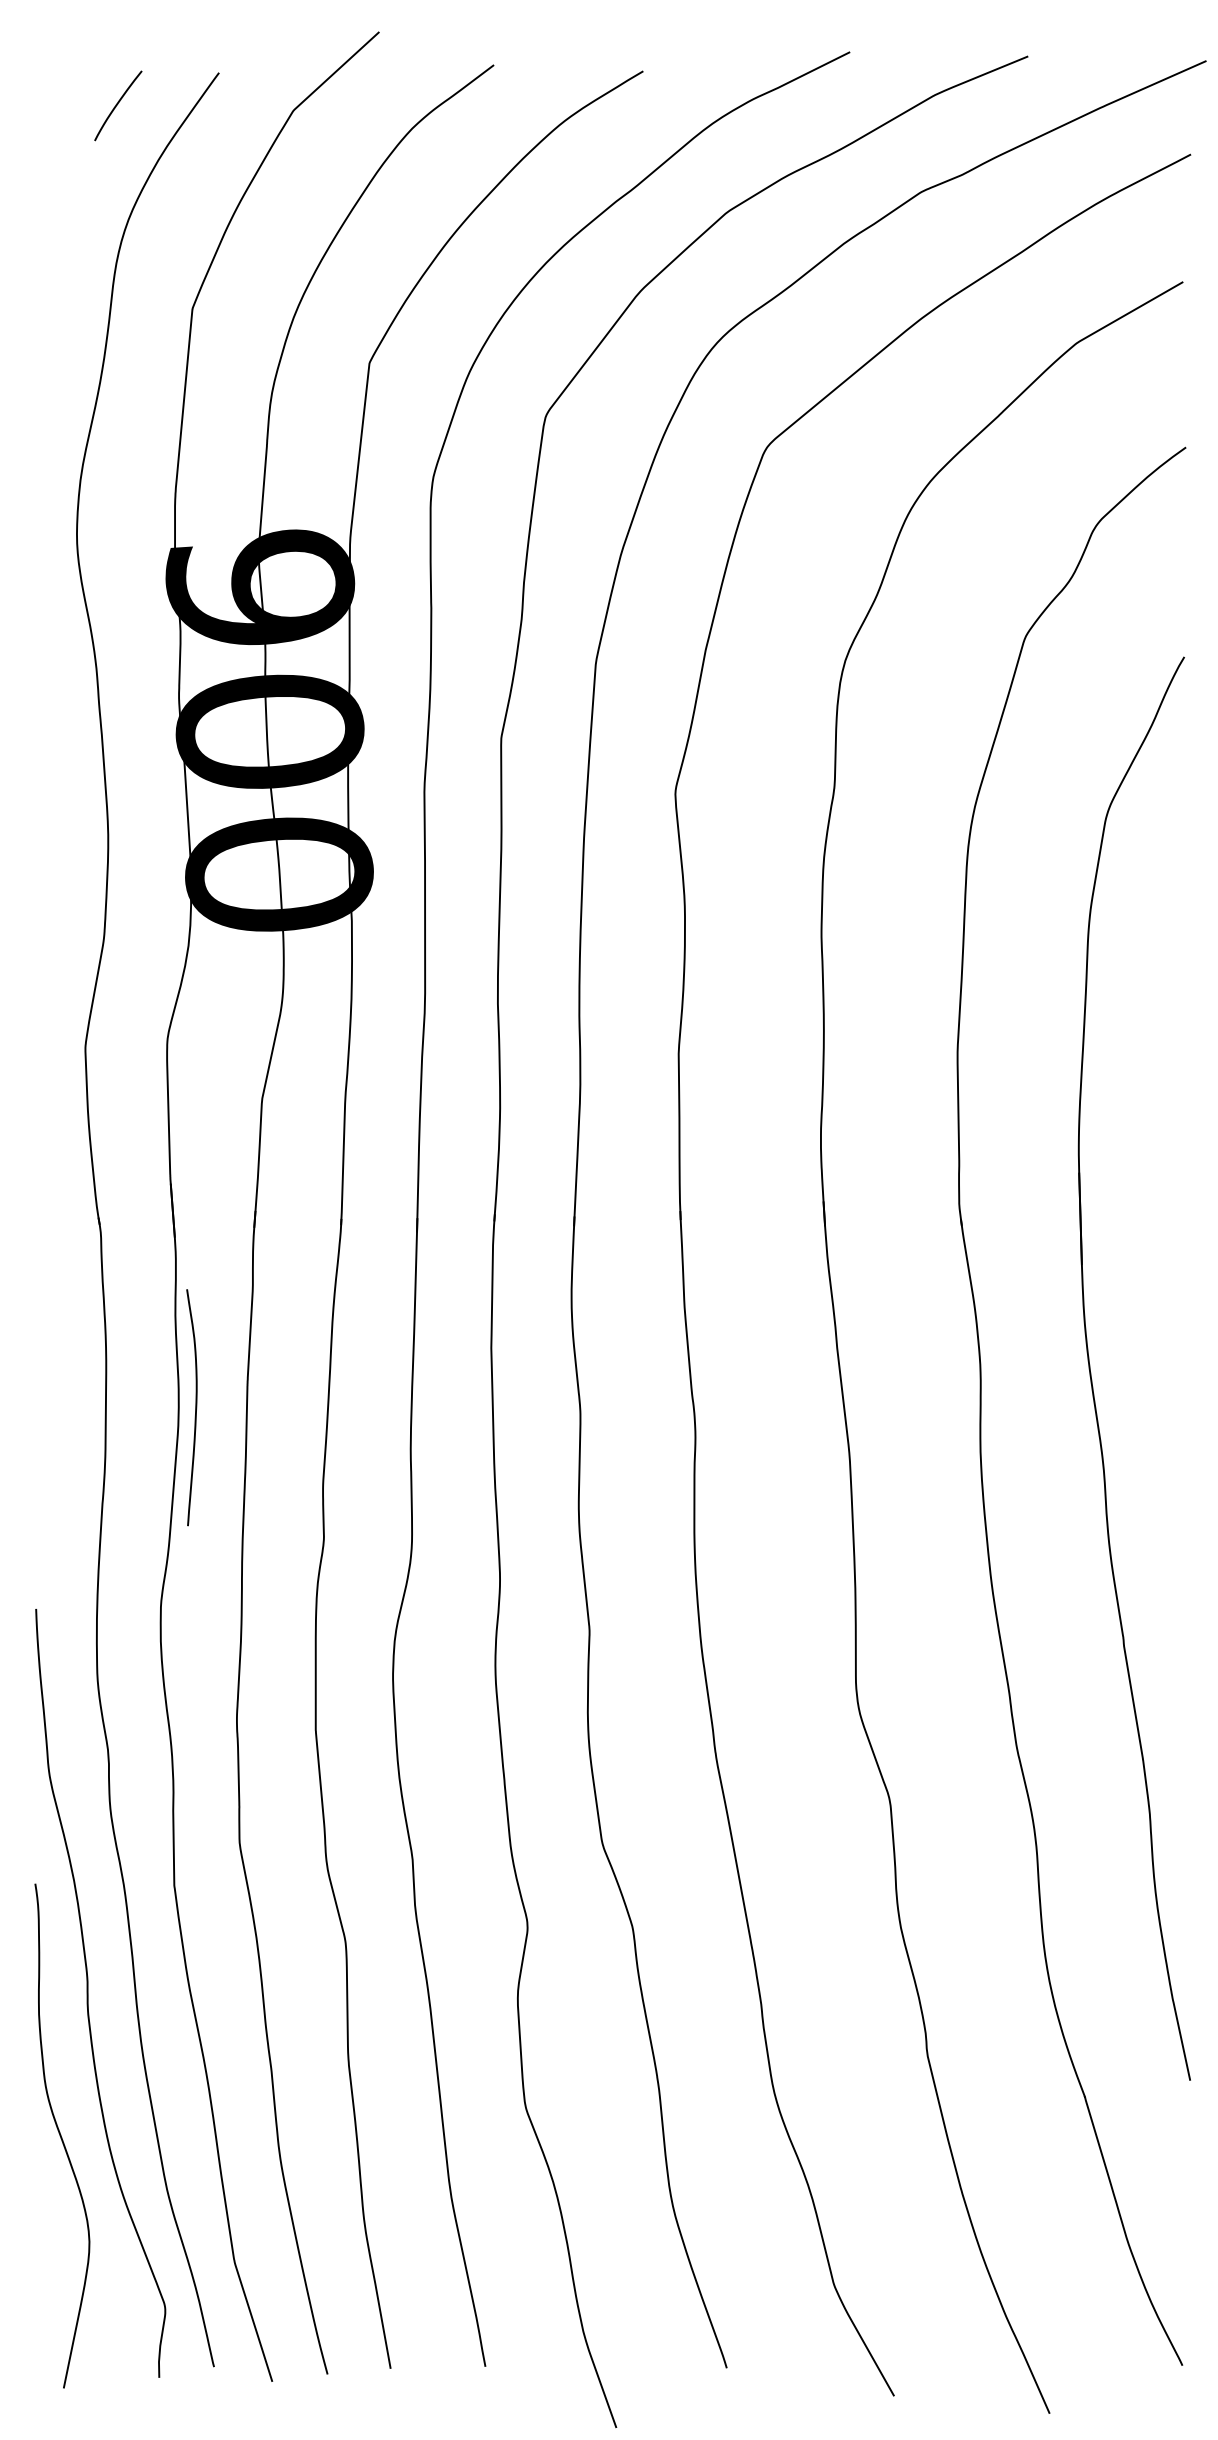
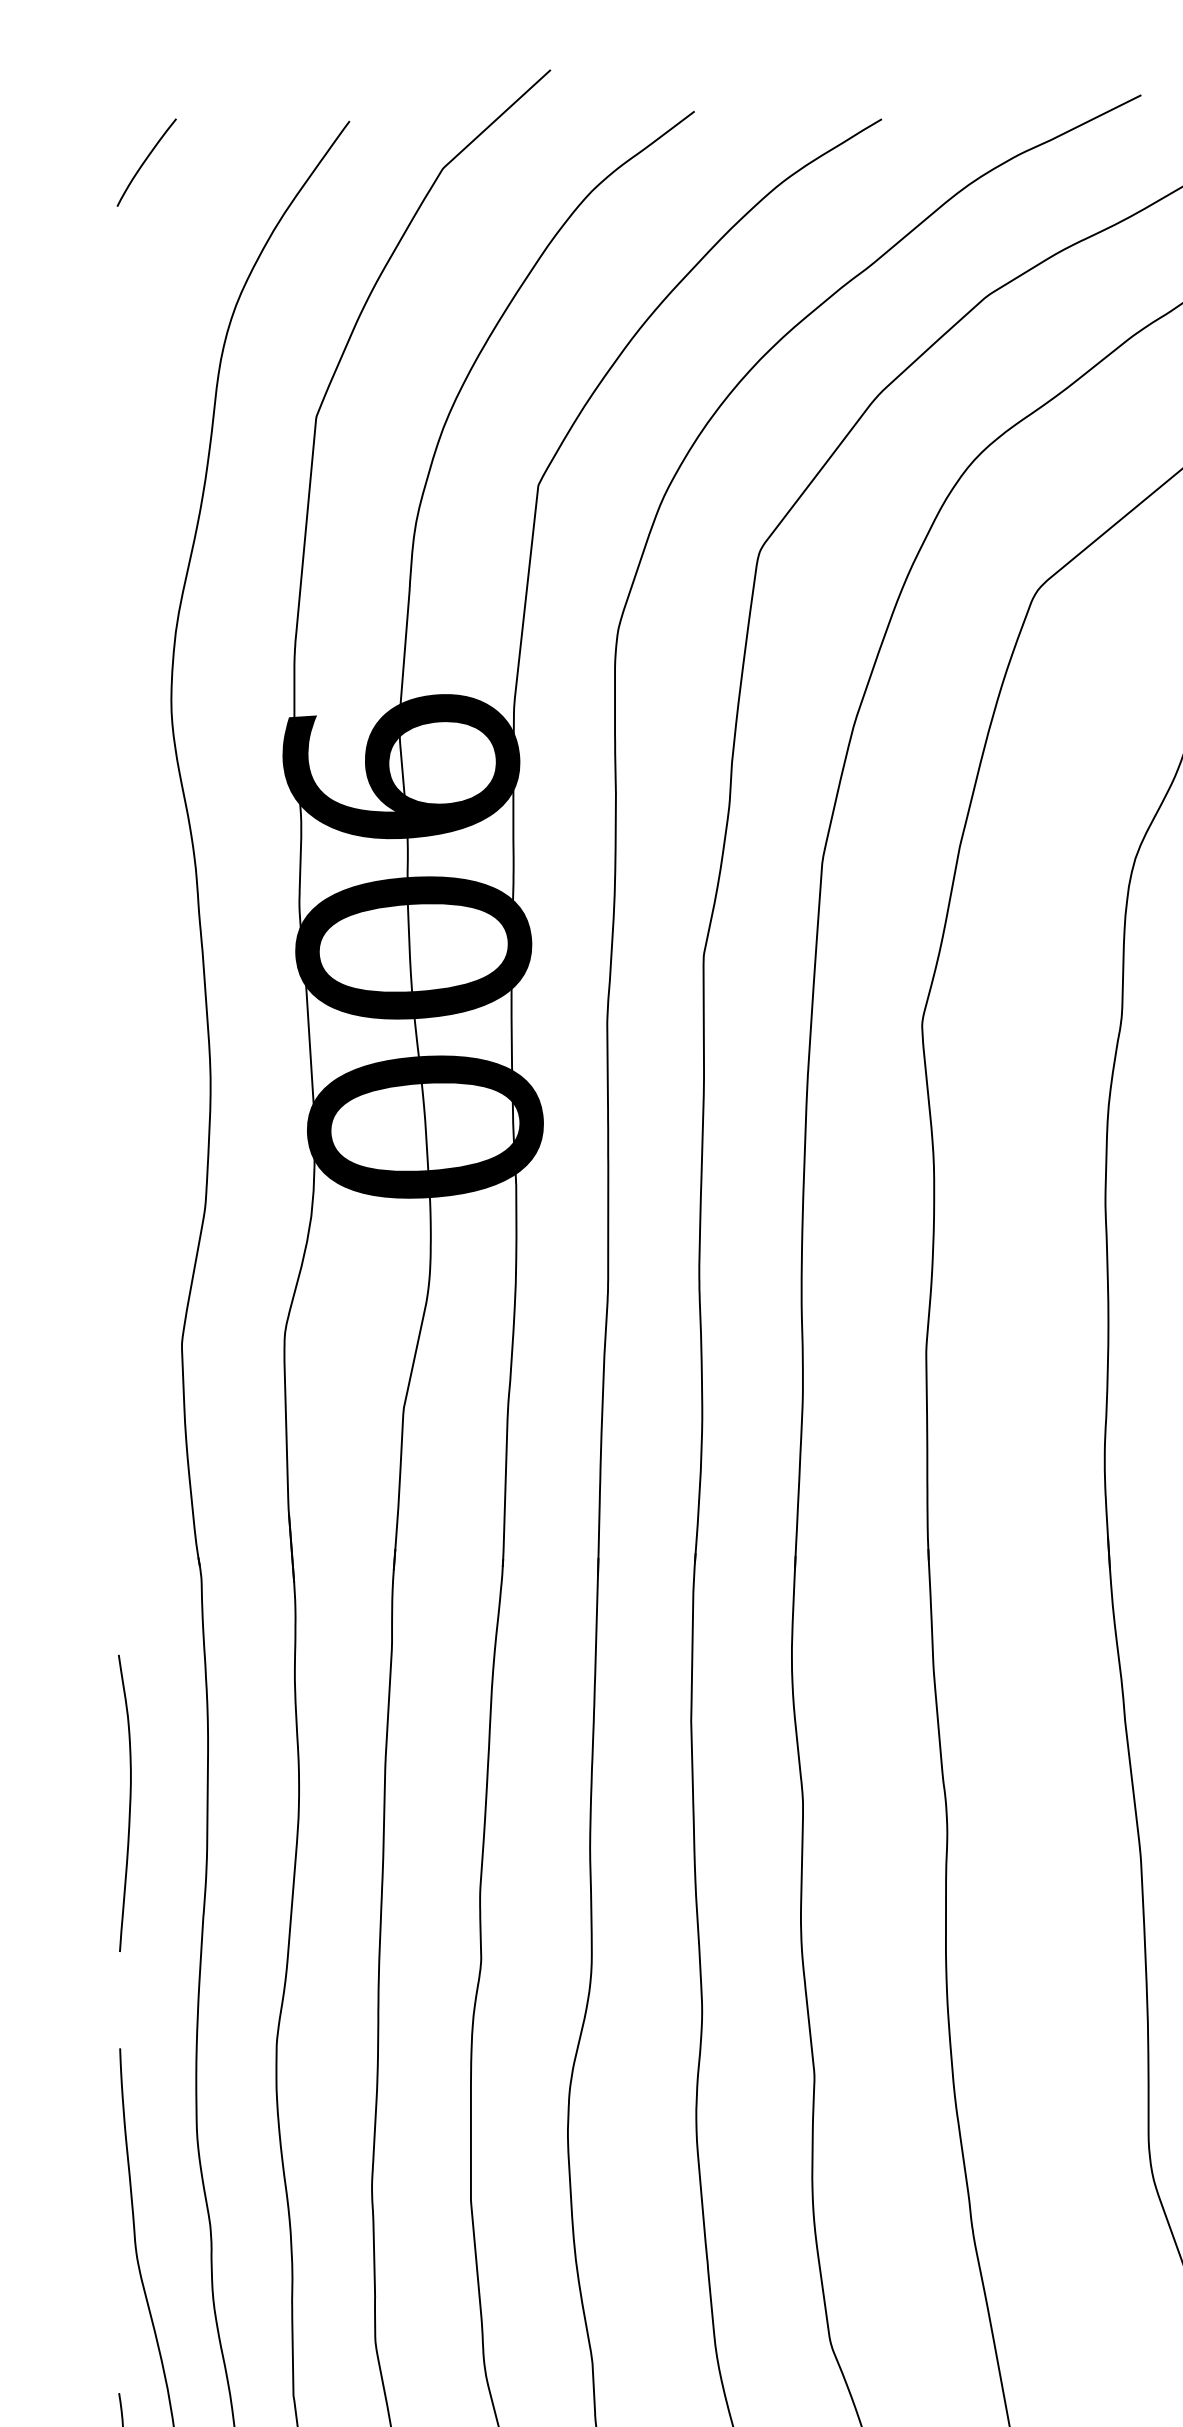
curve: (118, 104) -> (146, 160), moved
curve: (195, 1407) -> (129, 1803), moved

